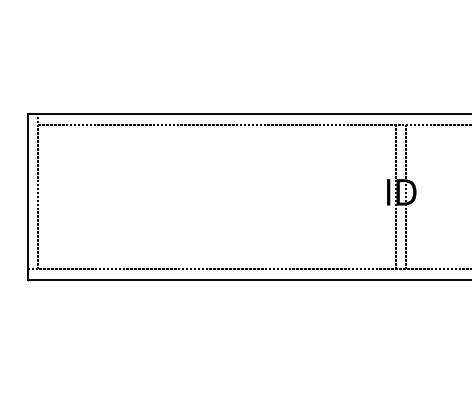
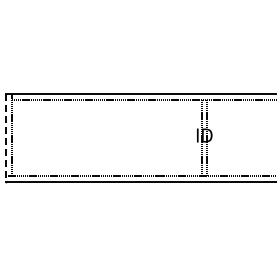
line: (28, 197) -> (6, 138), solid -> dashed

